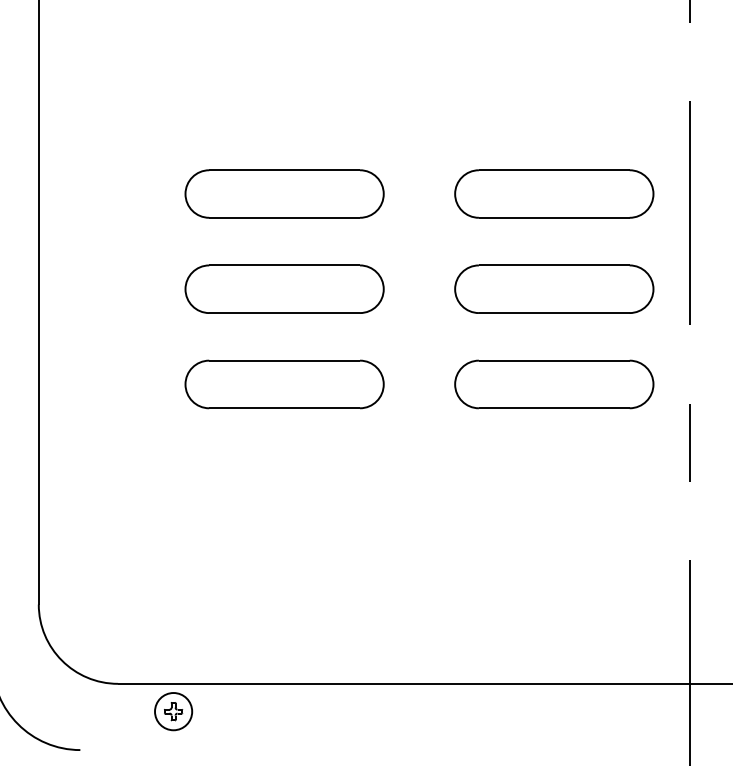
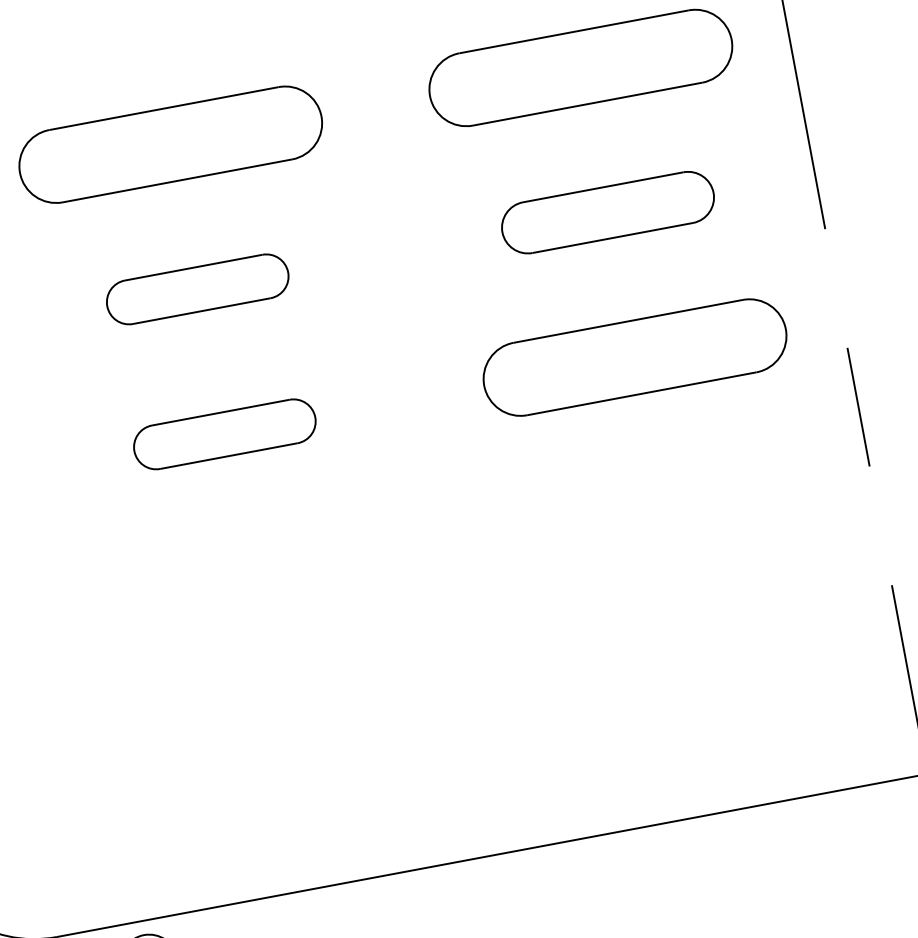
part: (284, 288) -> (197, 288), size x0.6
part: (554, 288) -> (608, 211), size x0.7
part: (284, 384) -> (224, 434), size x0.6

